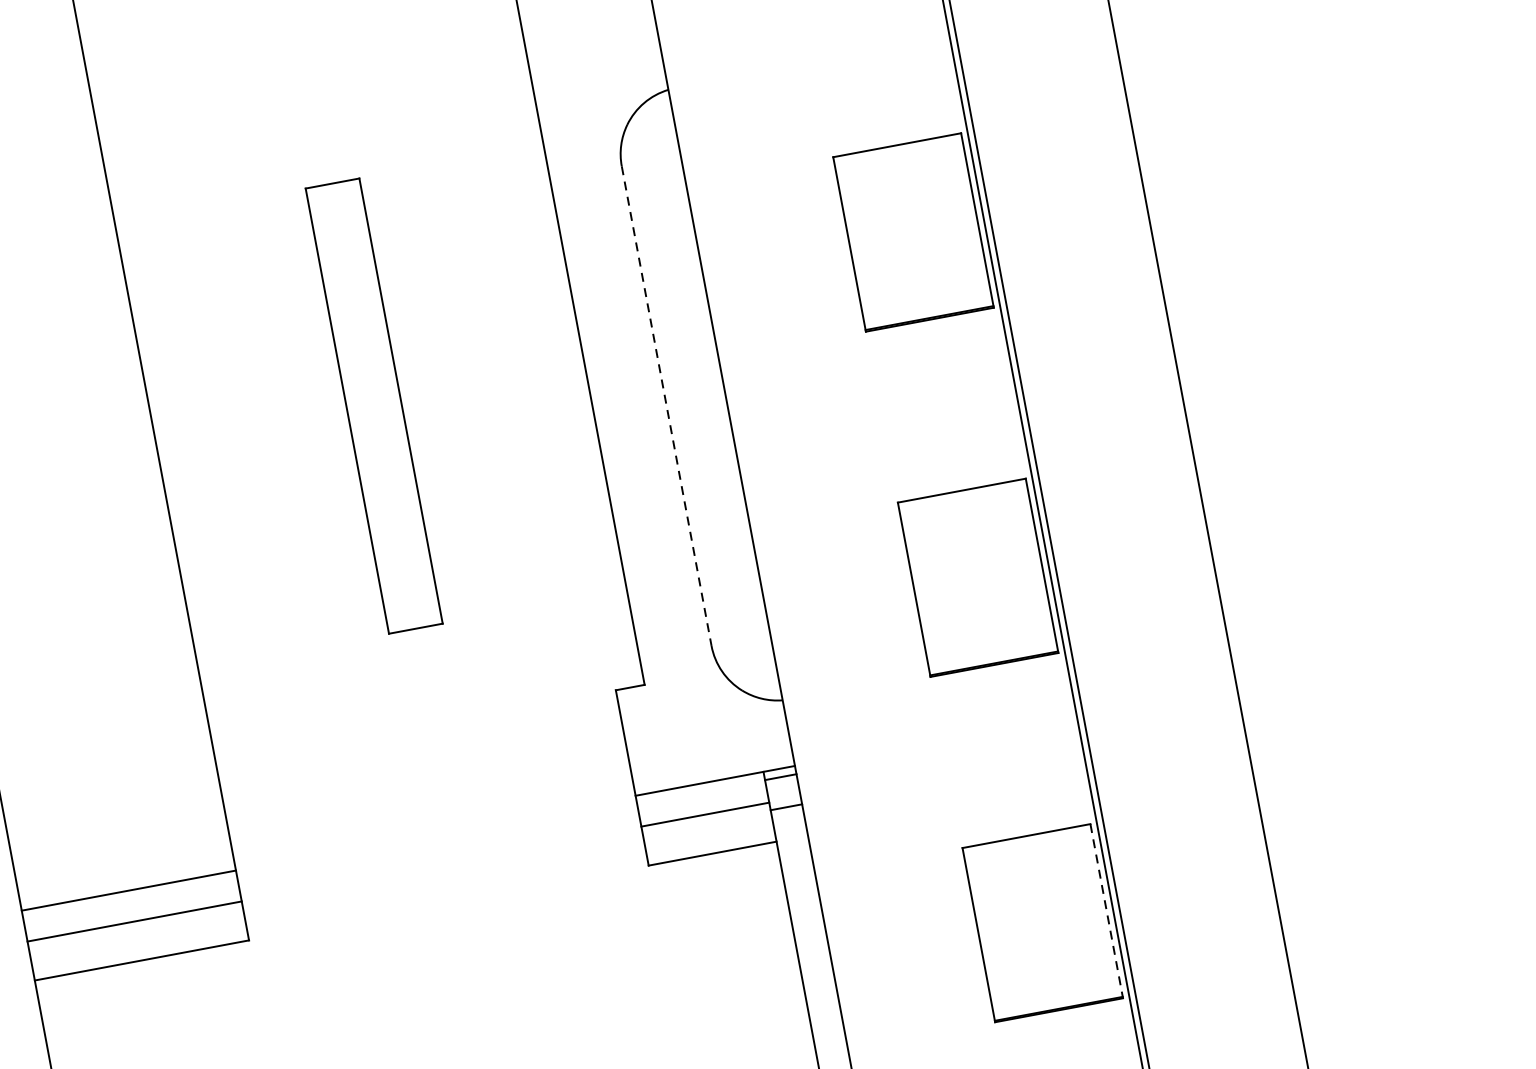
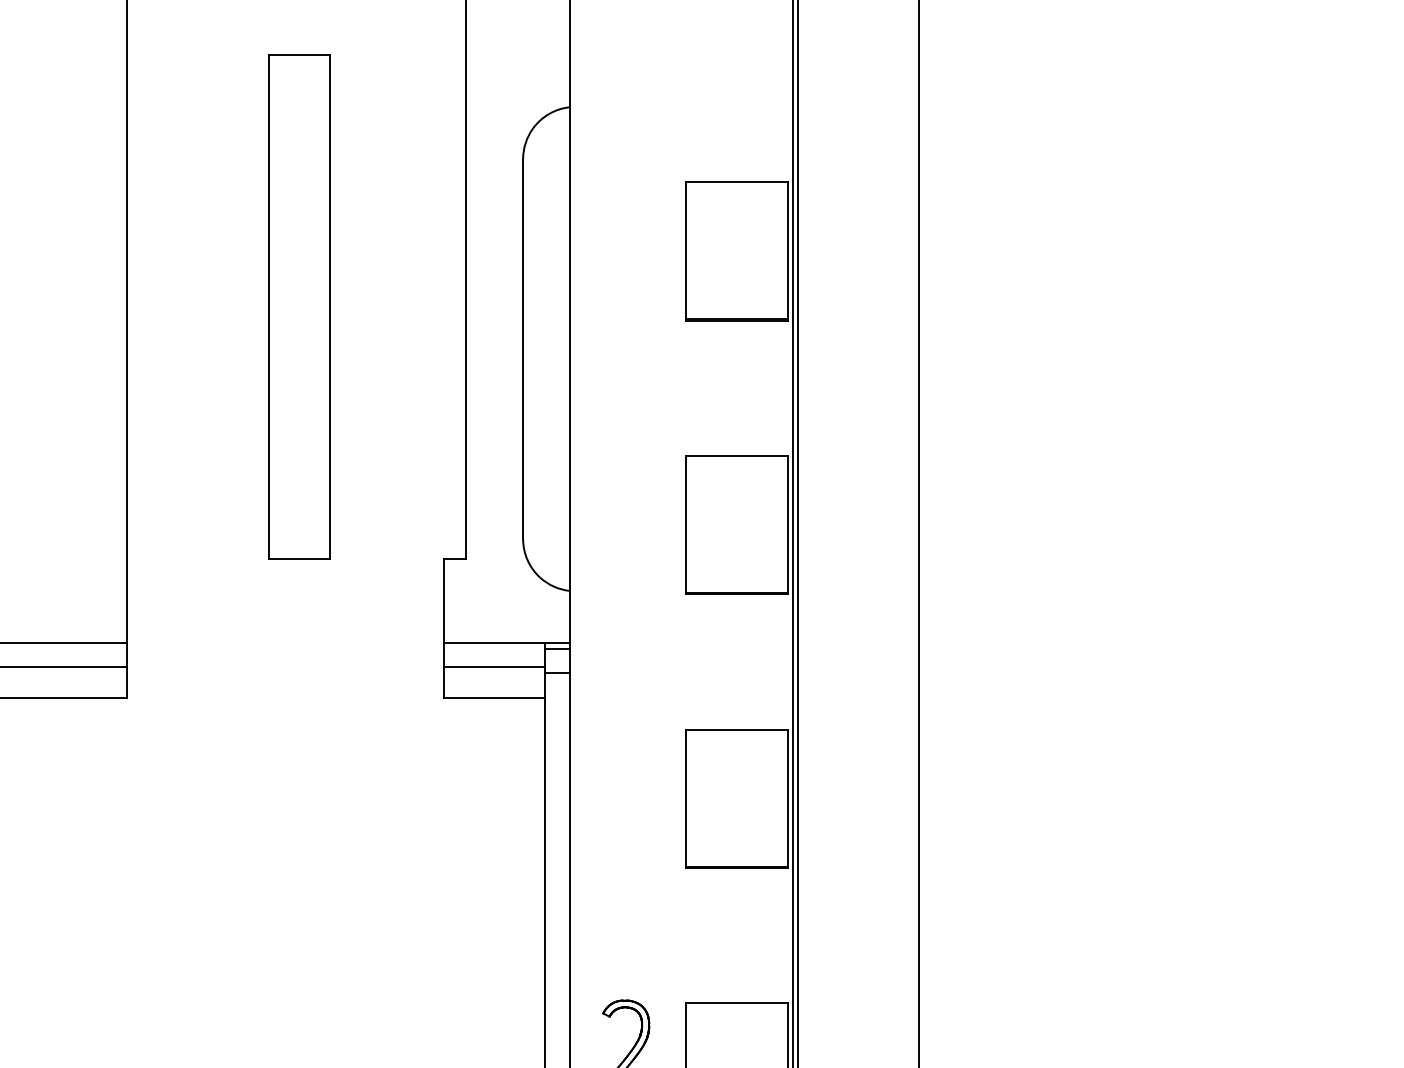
part: (374, 405) -> (299, 306), size x1.43
line: (667, 406) -> (523, 349), dashed -> solid
line: (1106, 910) -> (787, 798), dashed -> solid

